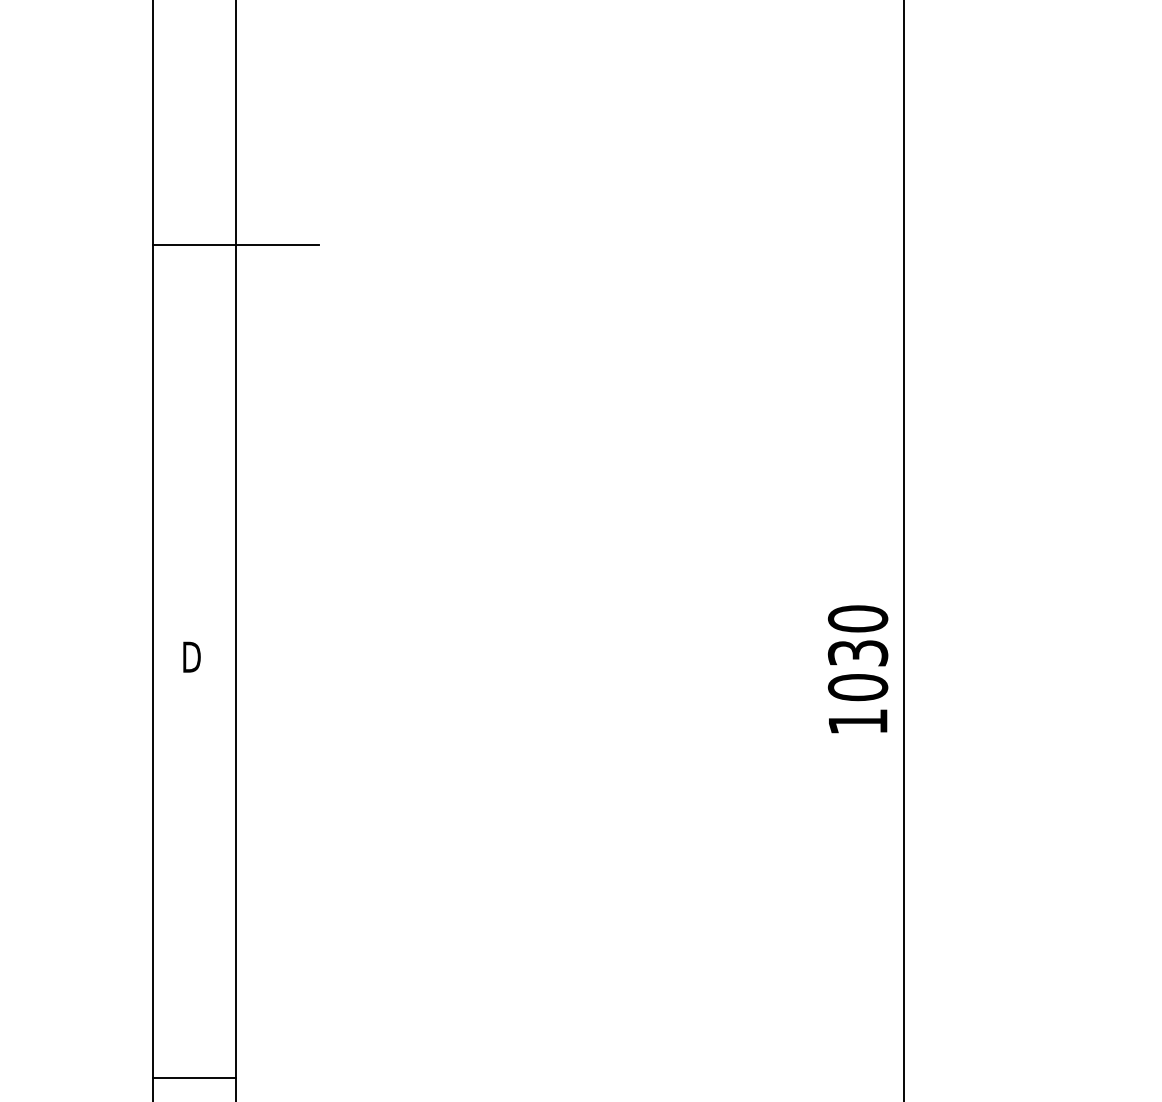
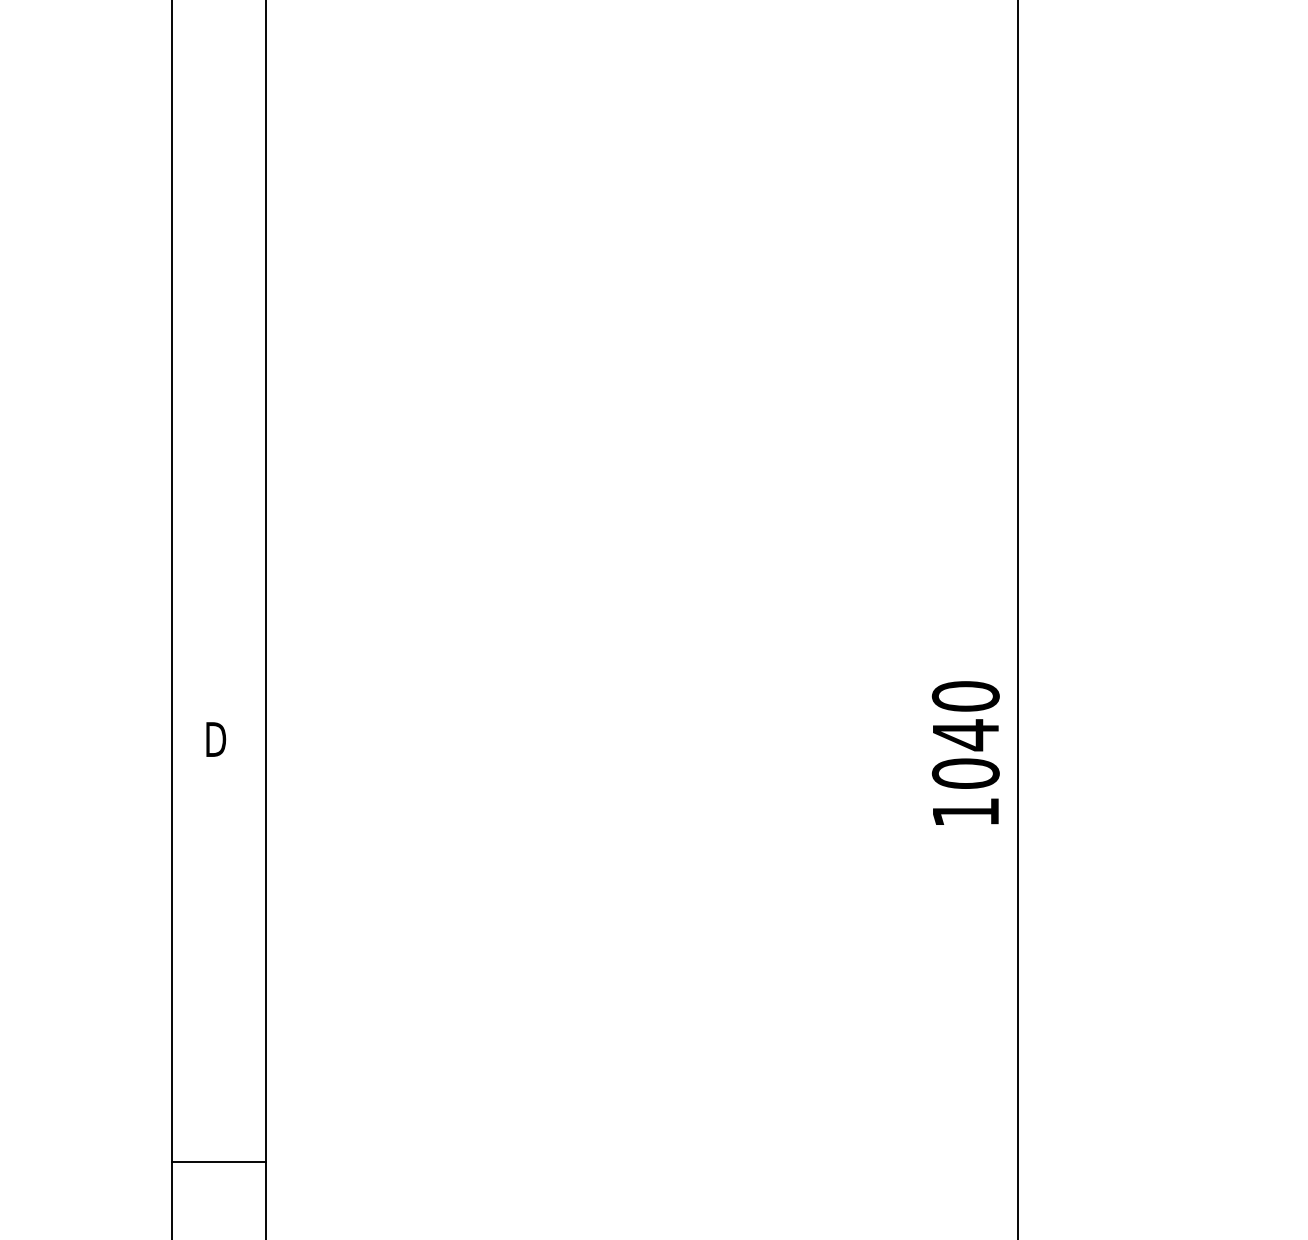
line: (235, 244) -> (265, 275), removed
text: (857, 653) -> (965, 735), 1030 -> 1040
line: (194, 1077) -> (218, 1161), moved

